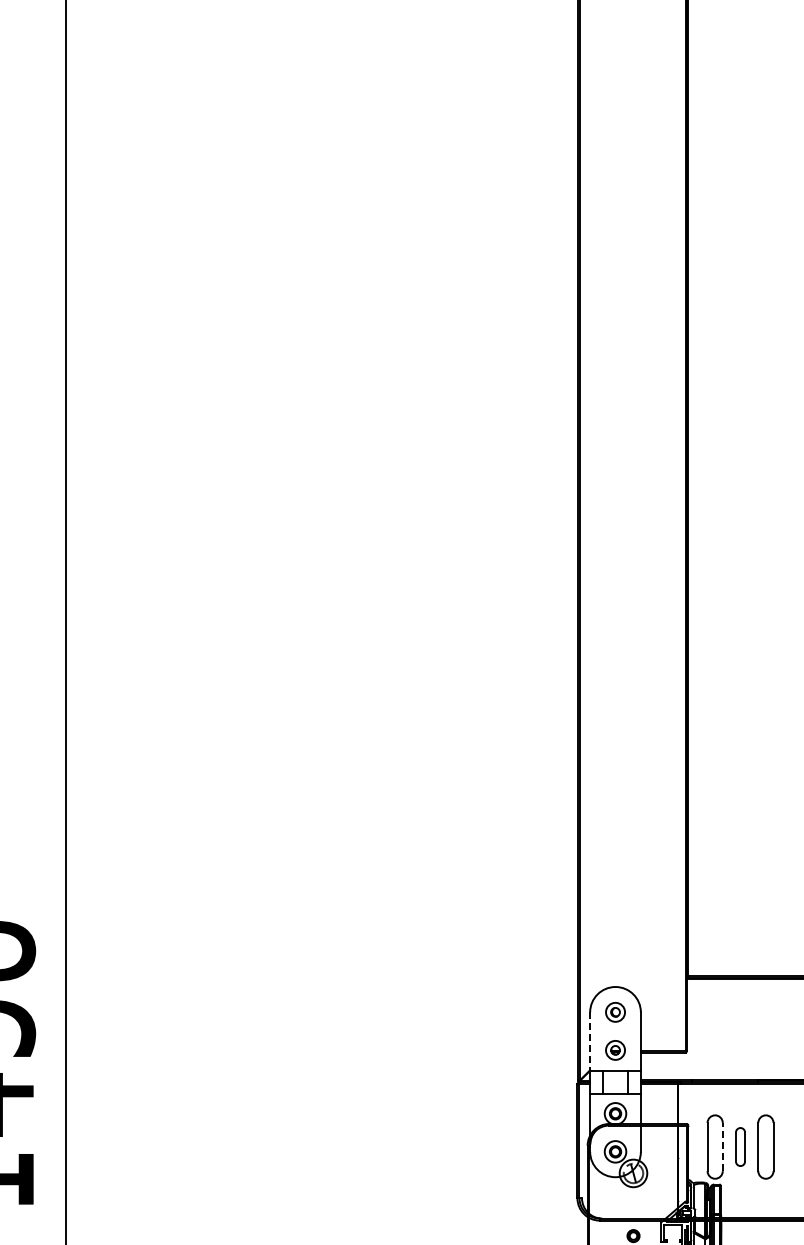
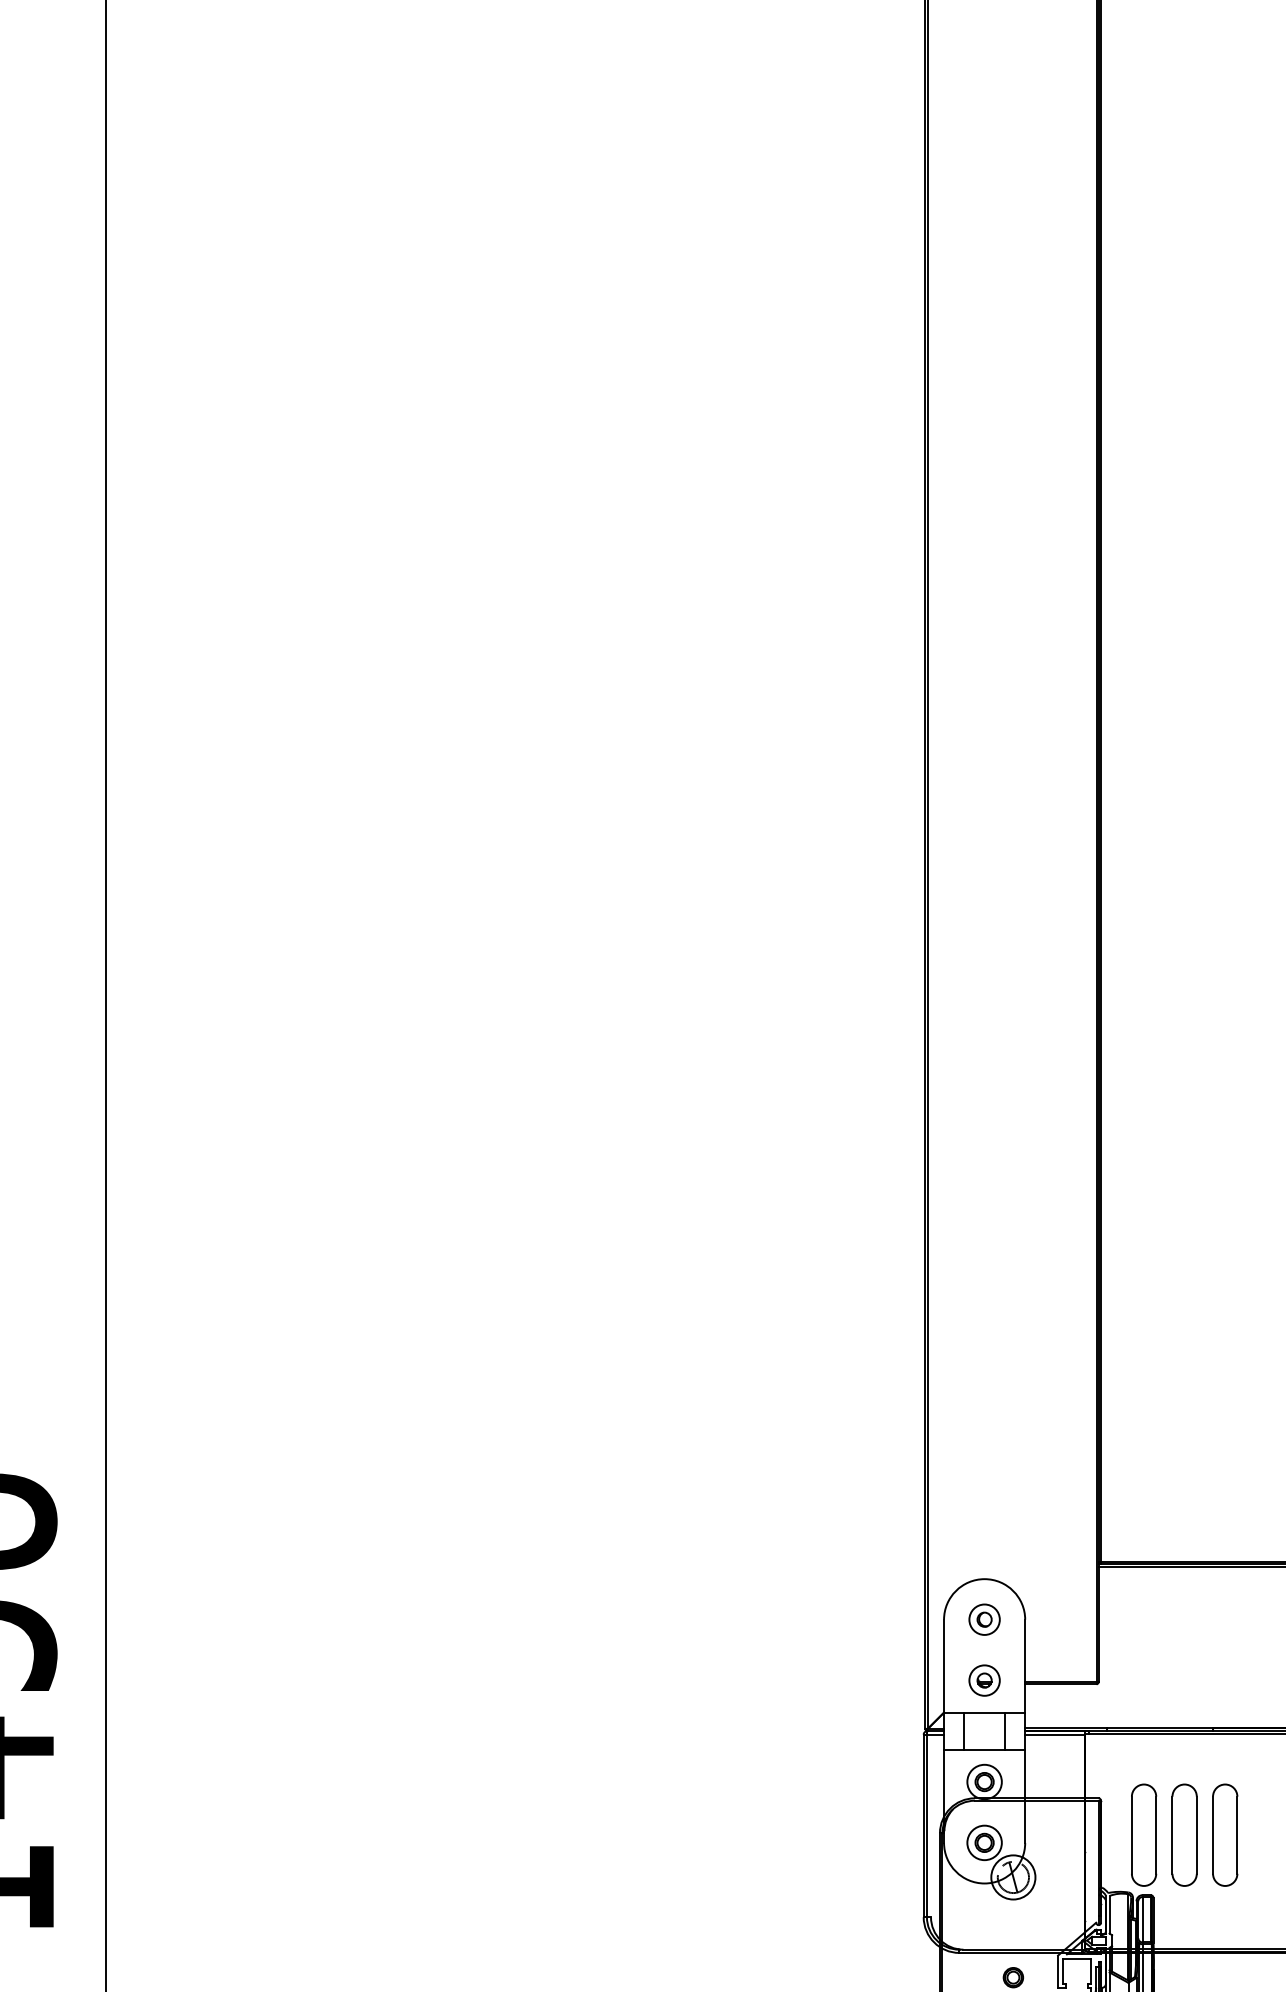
line: (590, 1042) -> (944, 1667), dashed -> solid
line: (722, 1146) -> (1155, 1834), dashed -> solid
part: (740, 1146) -> (1184, 1834), size x1.67

